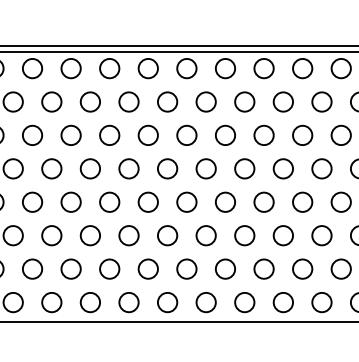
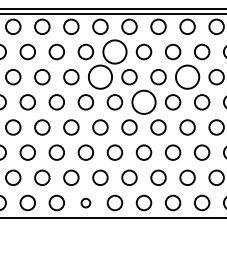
circle: (167, 101) -> (114, 51), size x1.6
circle: (147, 135) -> (99, 77), size x1.6
circle: (263, 135) -> (187, 77), size x1.6
circle: (205, 168) -> (143, 102), size x1.6
circle: (128, 302) -> (85, 202), size x0.6

